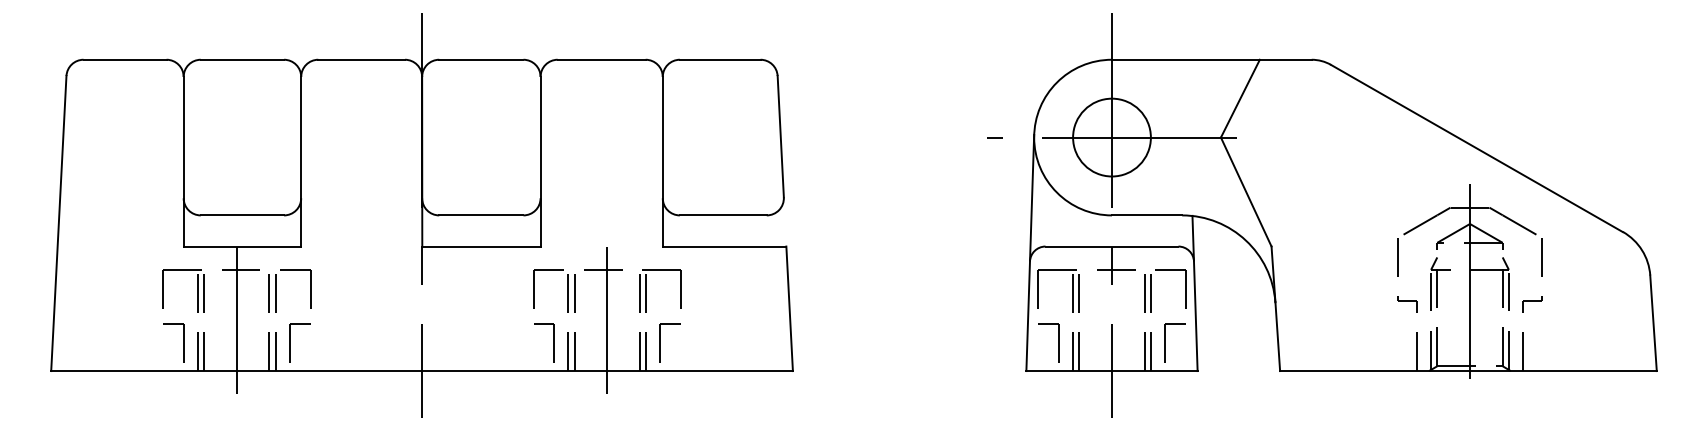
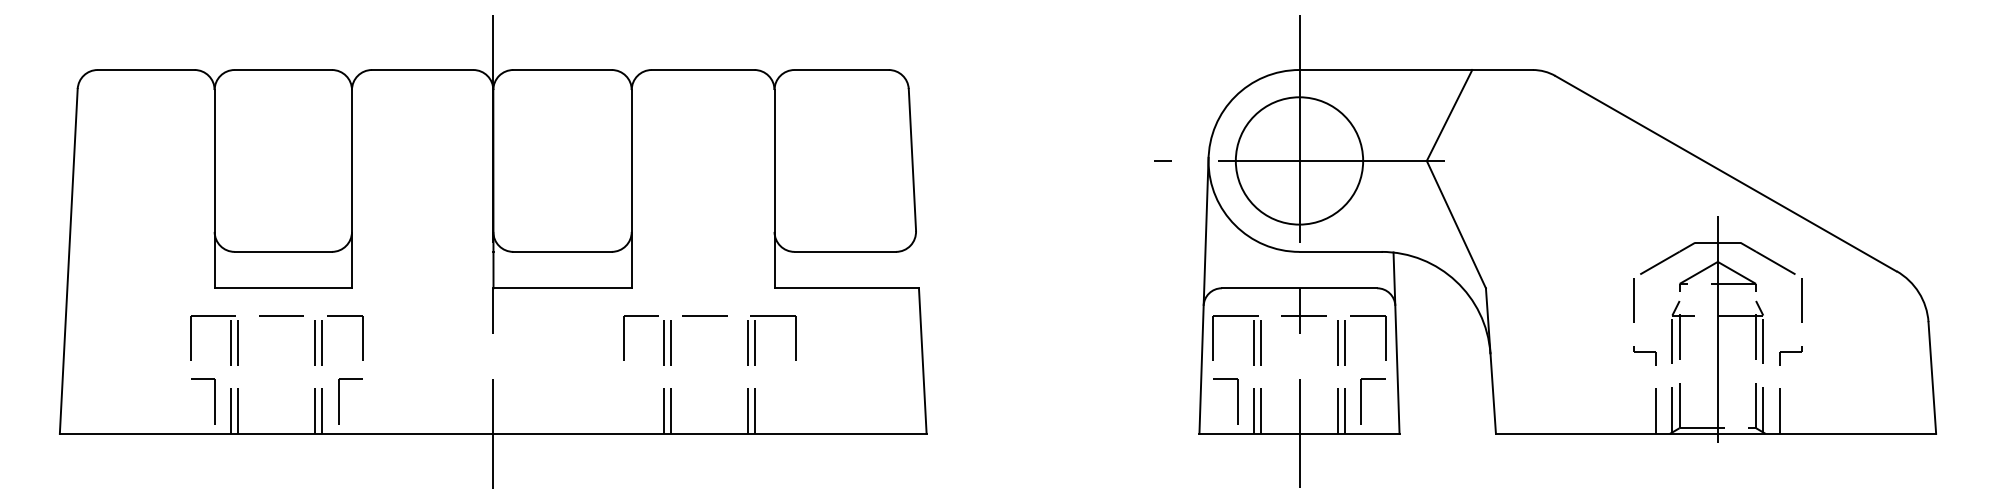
circle: (1111, 137) -> (1298, 160), size x1.4
line: (236, 320) -> (276, 374), removed
line: (607, 320) -> (709, 374), removed
part: (553, 342) -> (646, 400), removed
part: (660, 342) -> (771, 400), removed

